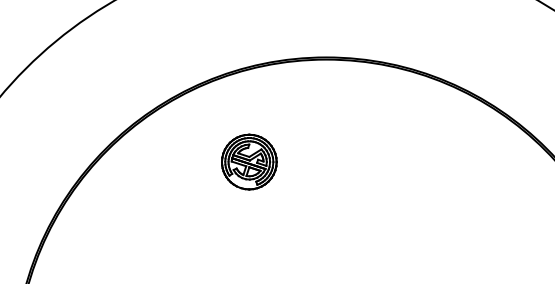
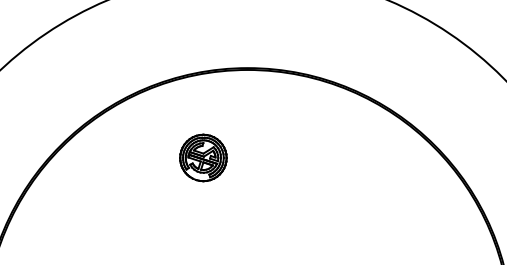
part: (249, 161) -> (203, 157), moved

